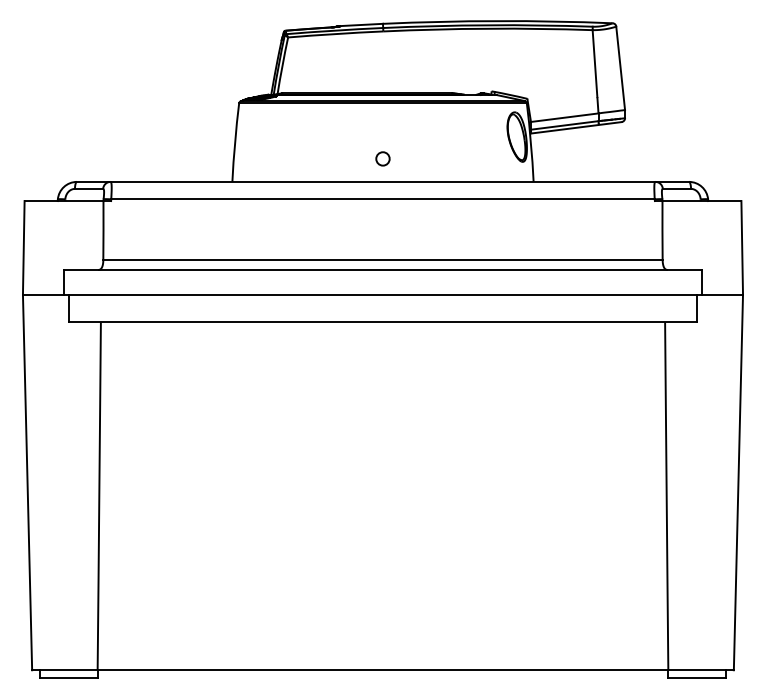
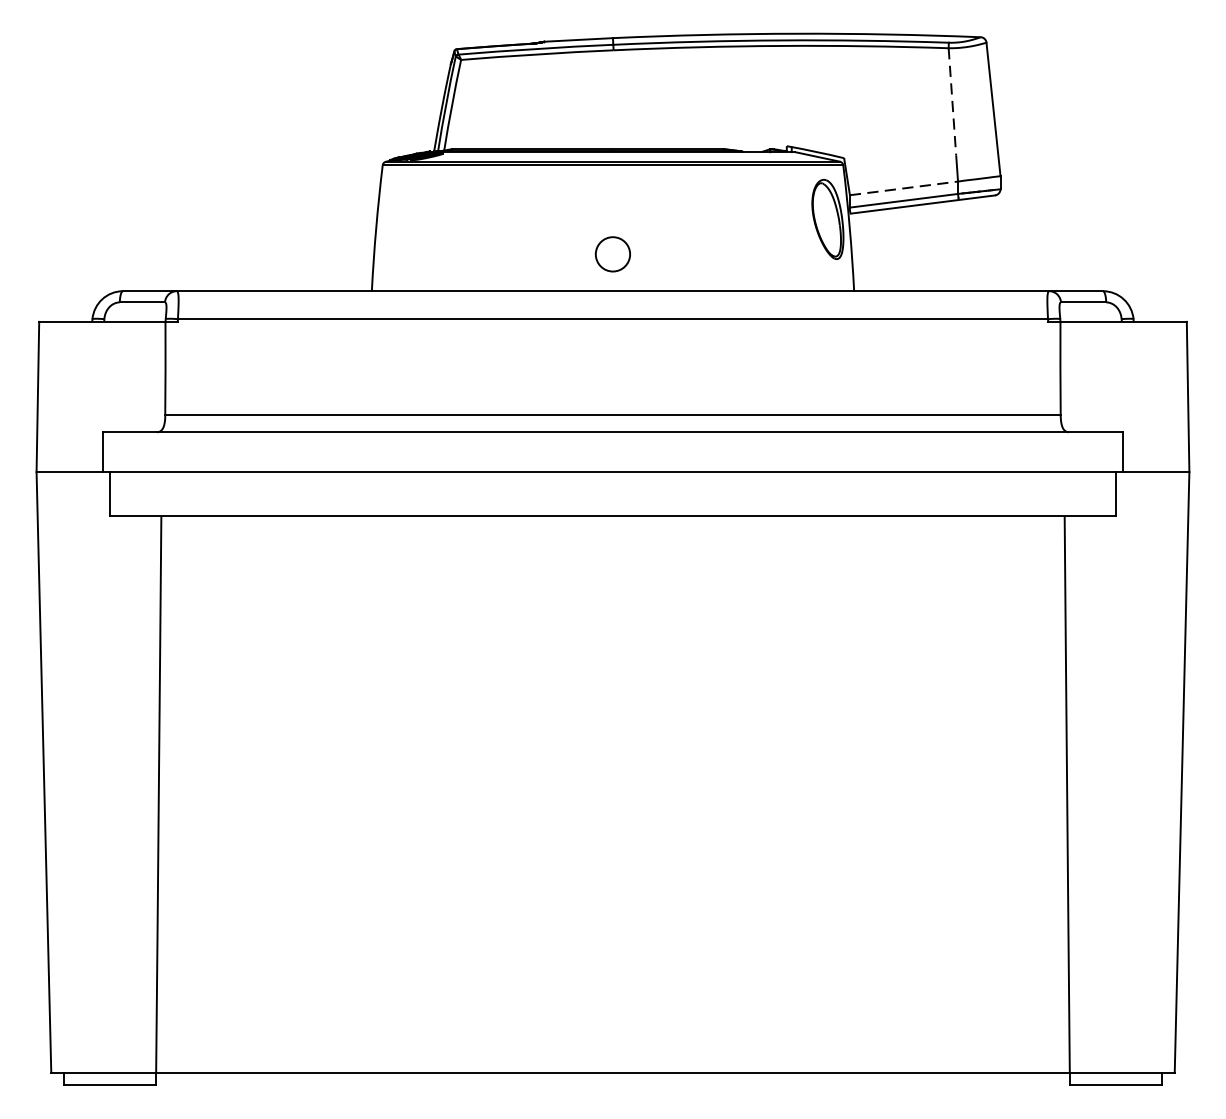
line: (595, 63) -> (953, 101), solid -> dashed
line: (565, 117) -> (905, 188), solid -> dashed
circle: (382, 158) -> (612, 253), size x1.6

